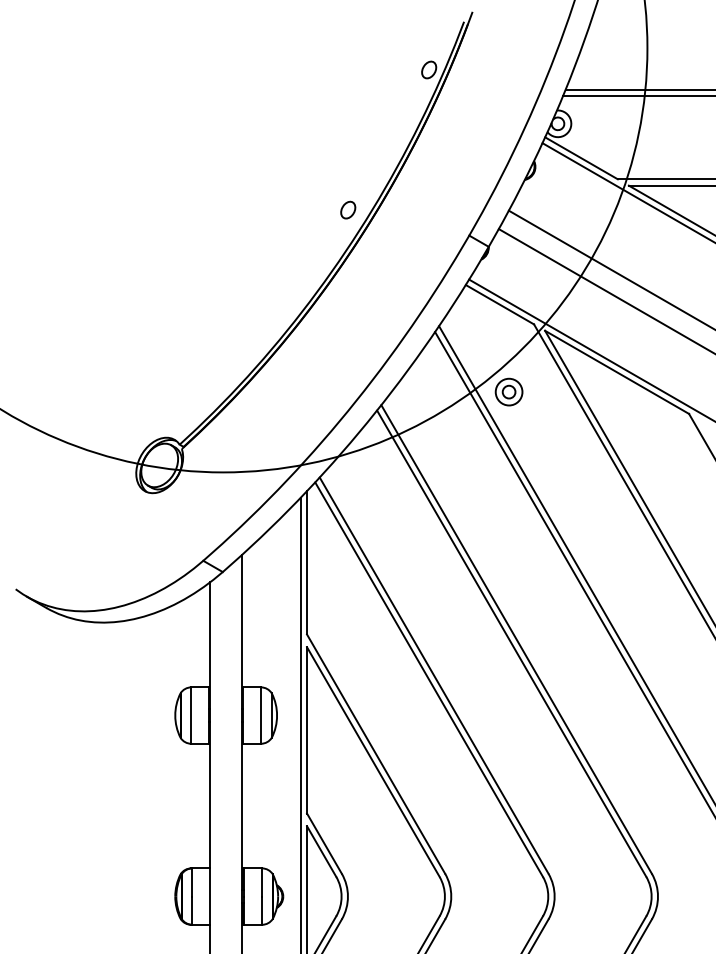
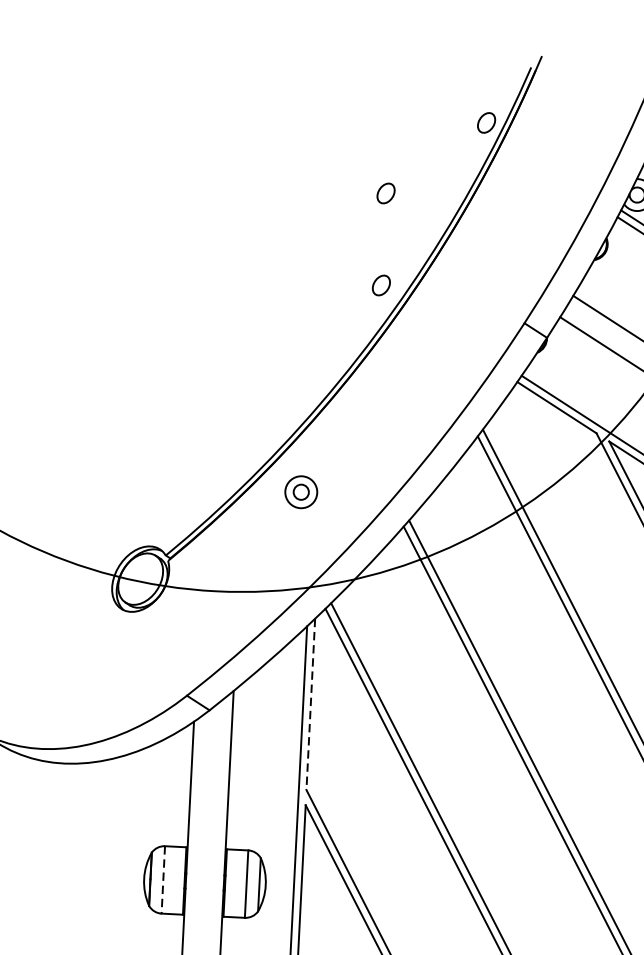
part: (348, 132) -> (386, 192), added
part: (508, 391) -> (300, 491), moved
line: (307, 562) -> (311, 704), solid -> dashed
line: (191, 716) -> (163, 881), solid -> dashed

